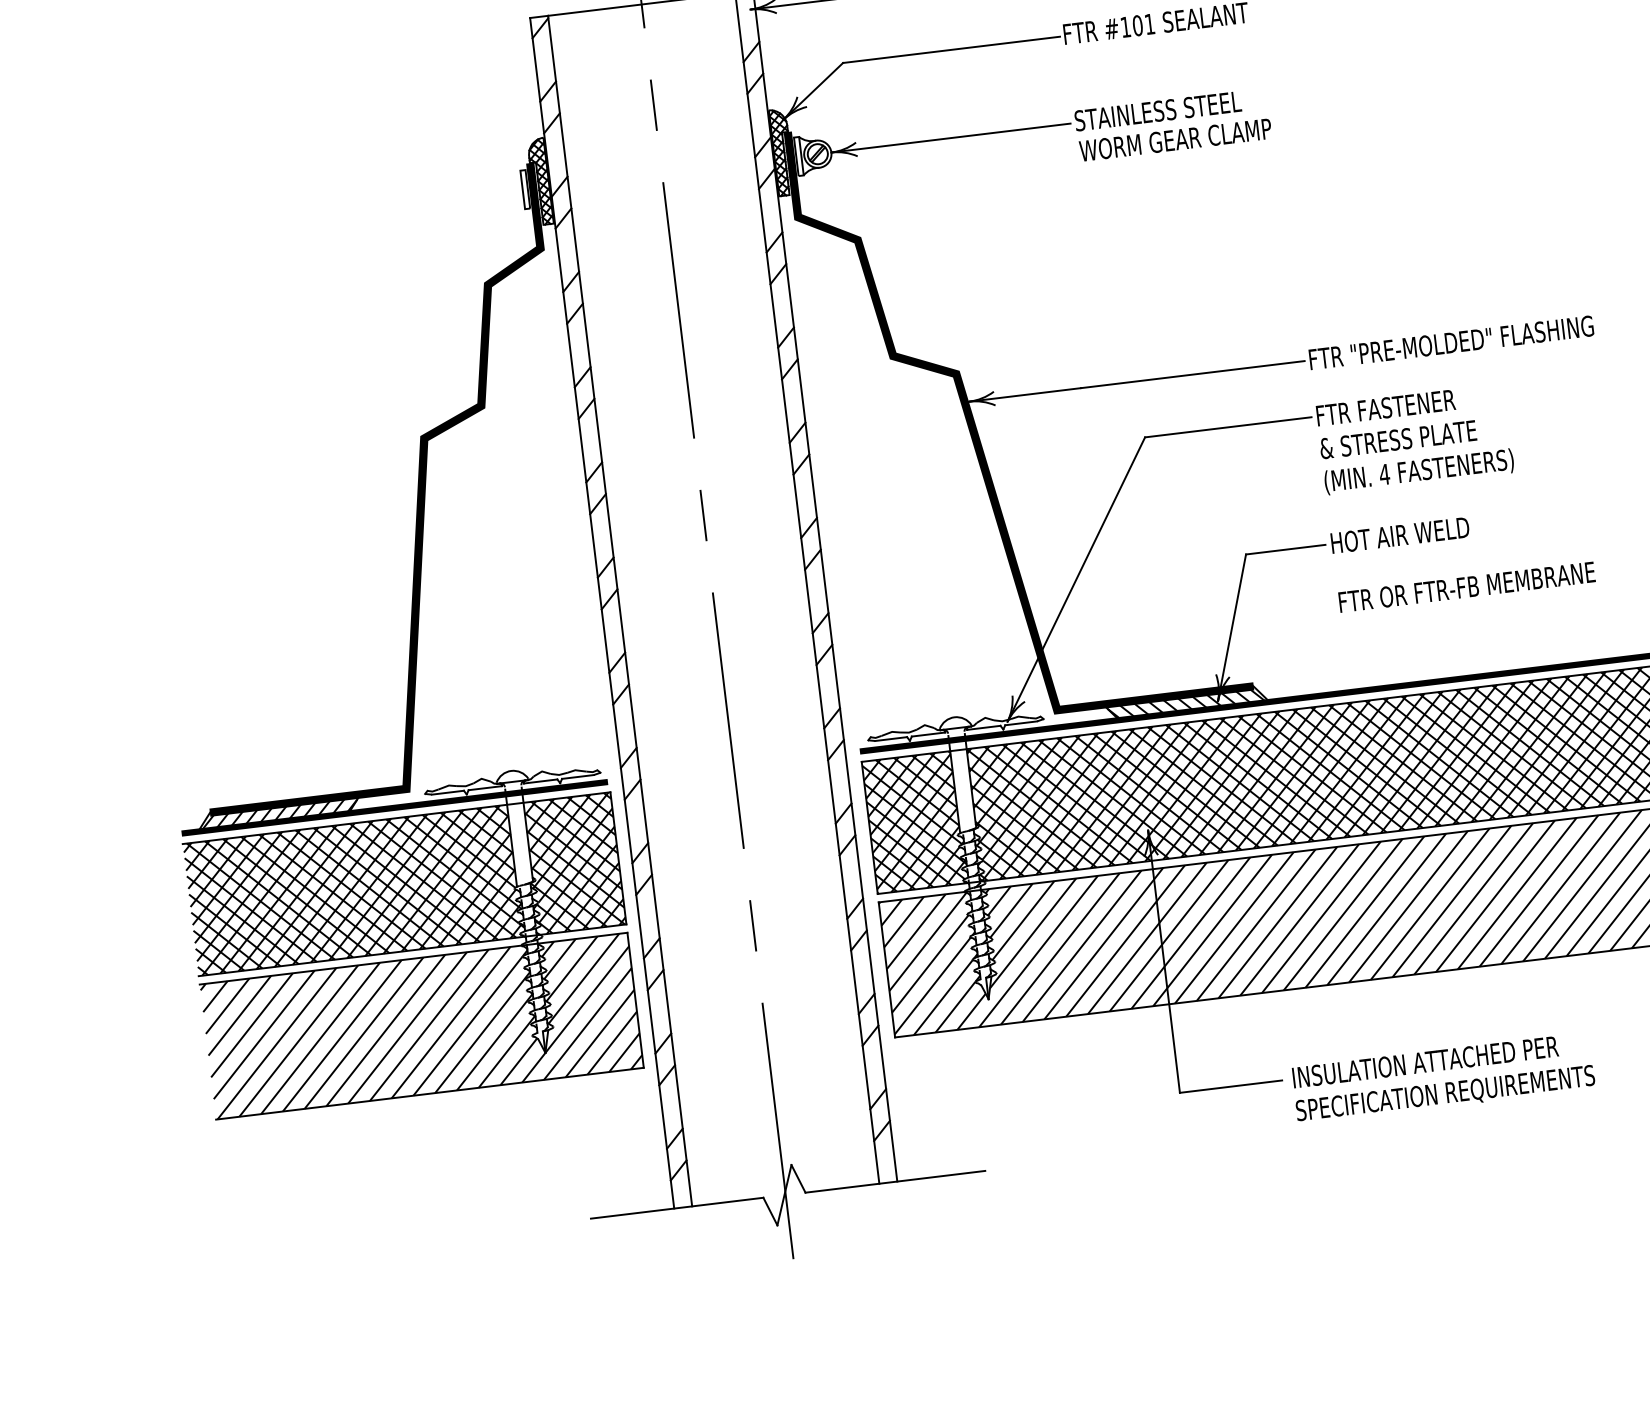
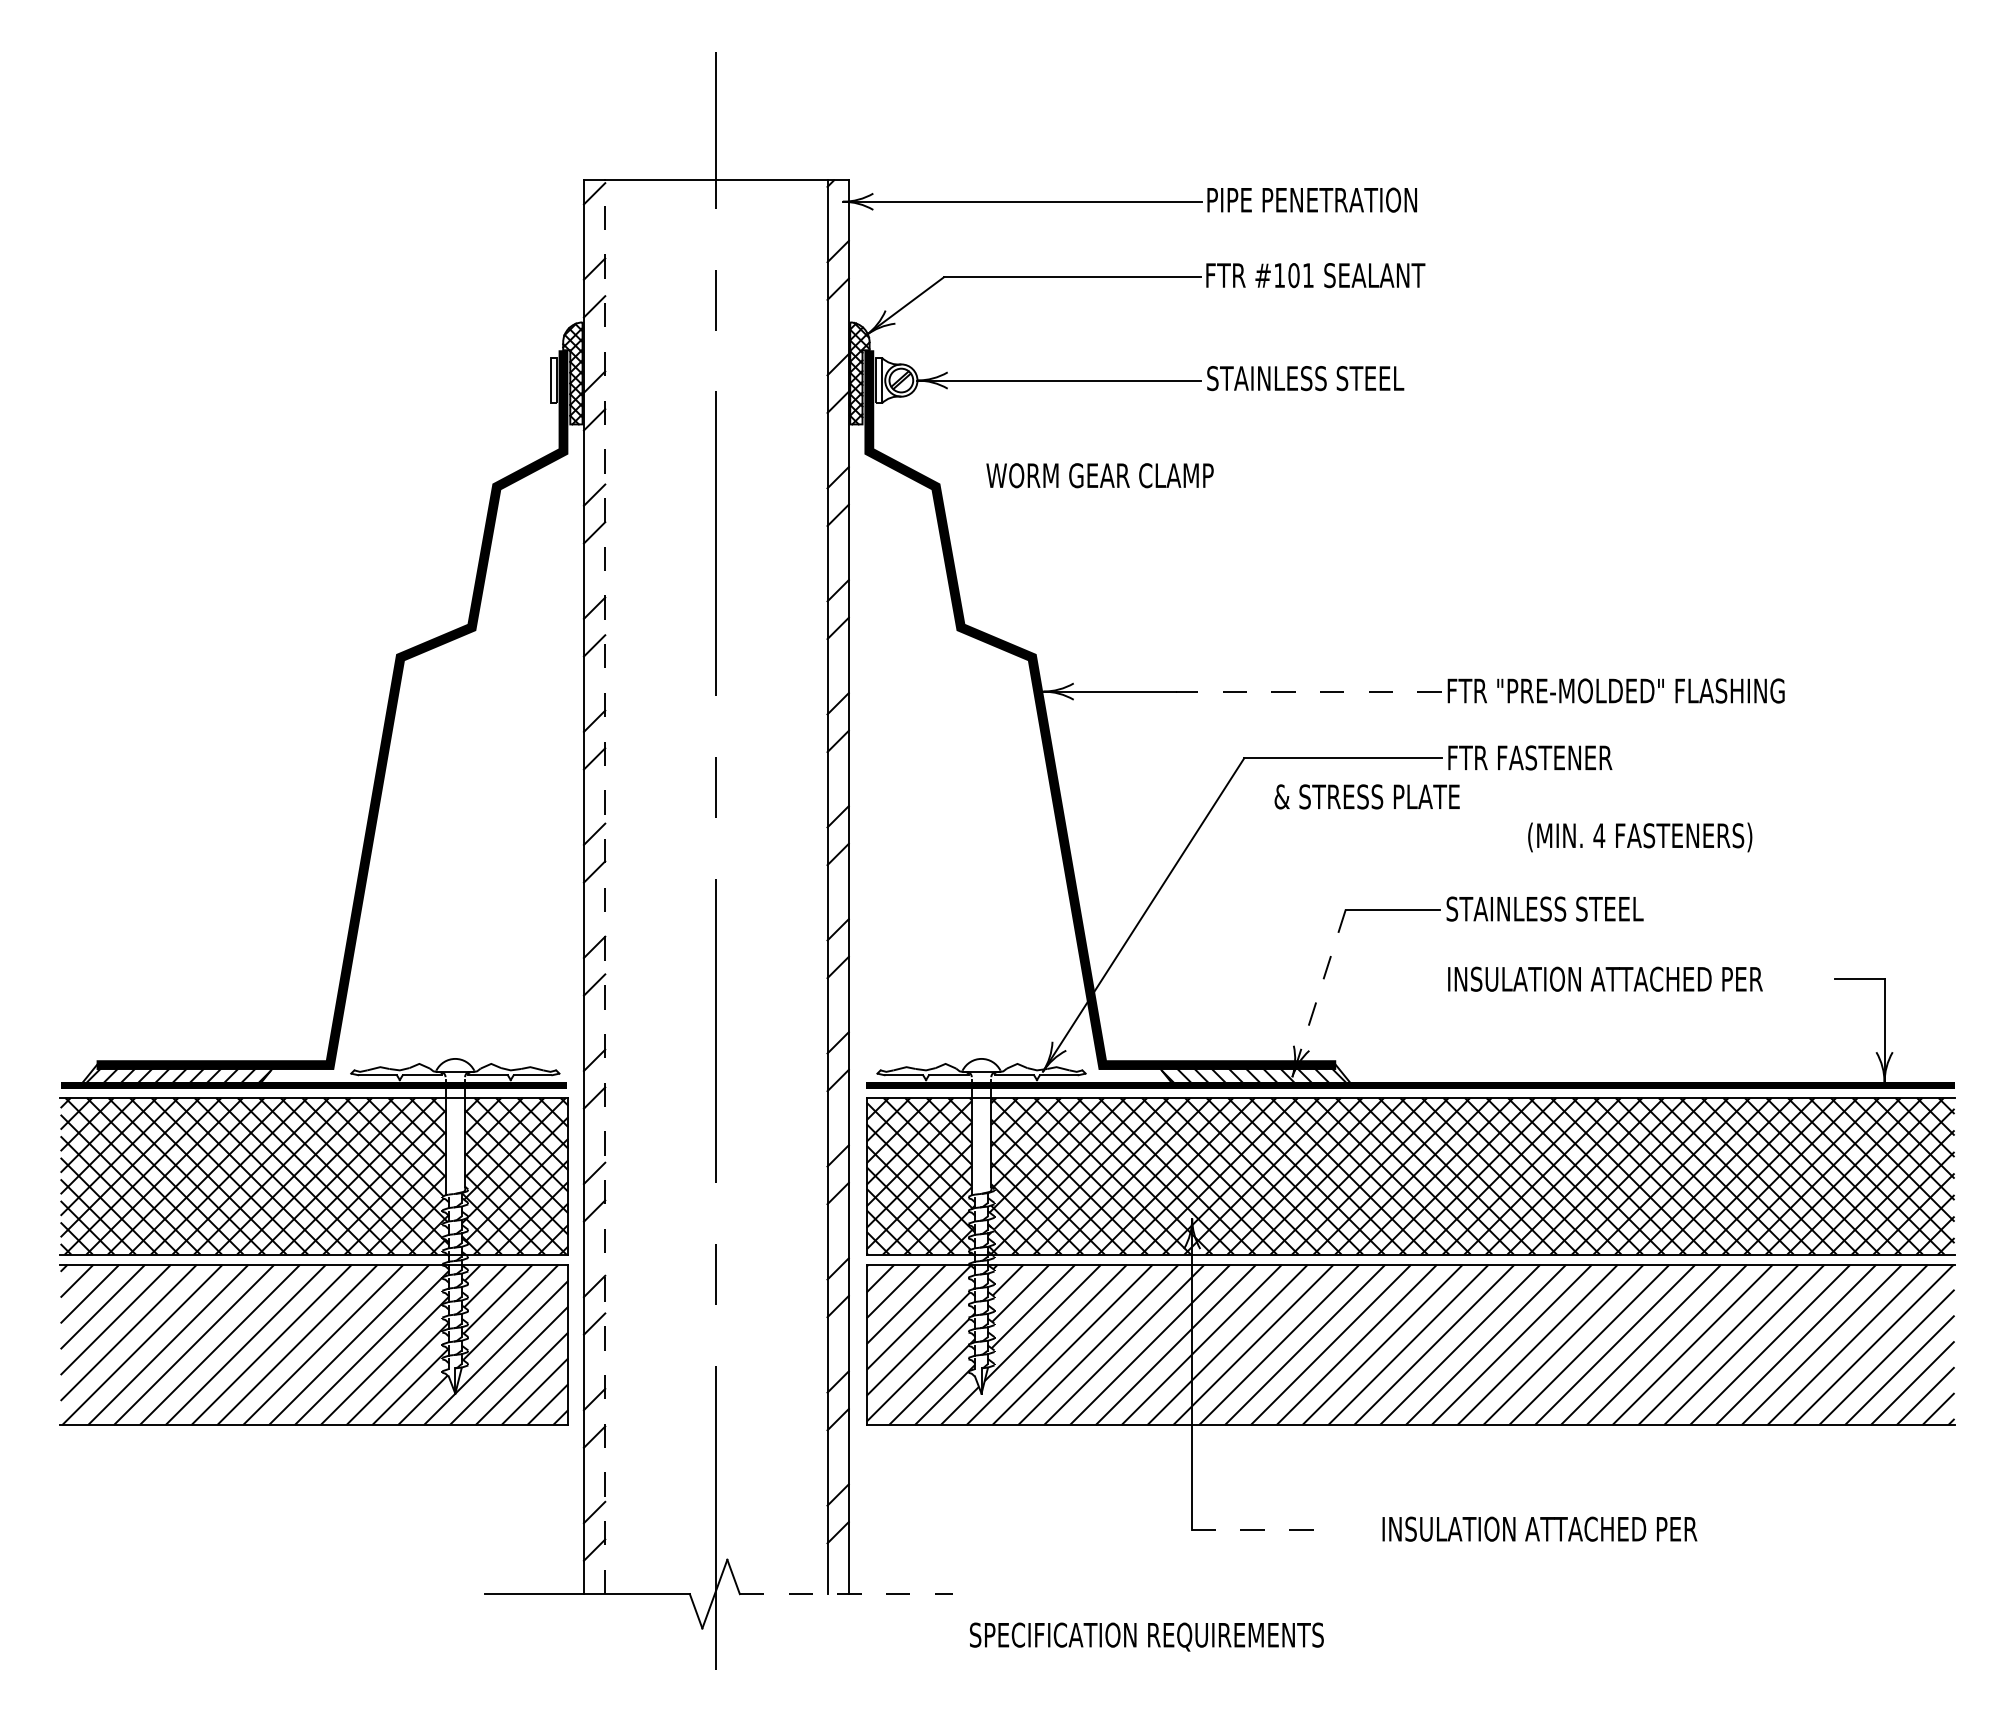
text: (1175, 139) -> (1099, 475), moved
line: (1193, 374) -> (1309, 691), solid -> dashed
text: (1397, 439) -> (1366, 796), moved
text: (1419, 471) -> (1640, 837), moved
text: (1413, 533) -> (1544, 908), HOT AIR WELD -> STAINLESS STEEL
text: (1472, 585) -> (1606, 978), FTR OR FTR-FB MEMBRANE -> INSULATION ATTACHED PER
line: (620, 611) -> (605, 887), solid -> dashed
line: (1232, 627) -> (1319, 993), solid -> dashed
text: (1425, 1061) -> (1539, 1528), moved
line: (1230, 1086) -> (1252, 1530), solid -> dashed
text: (1445, 1094) -> (1146, 1636), moved
line: (895, 1182) -> (846, 1594), solid -> dashed

